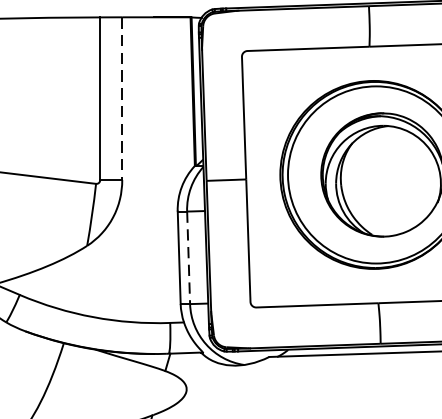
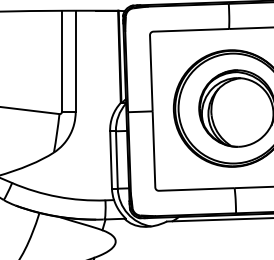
line: (121, 99) -> (75, 61), dashed -> solid
line: (187, 257) -> (116, 159), dashed -> solid

